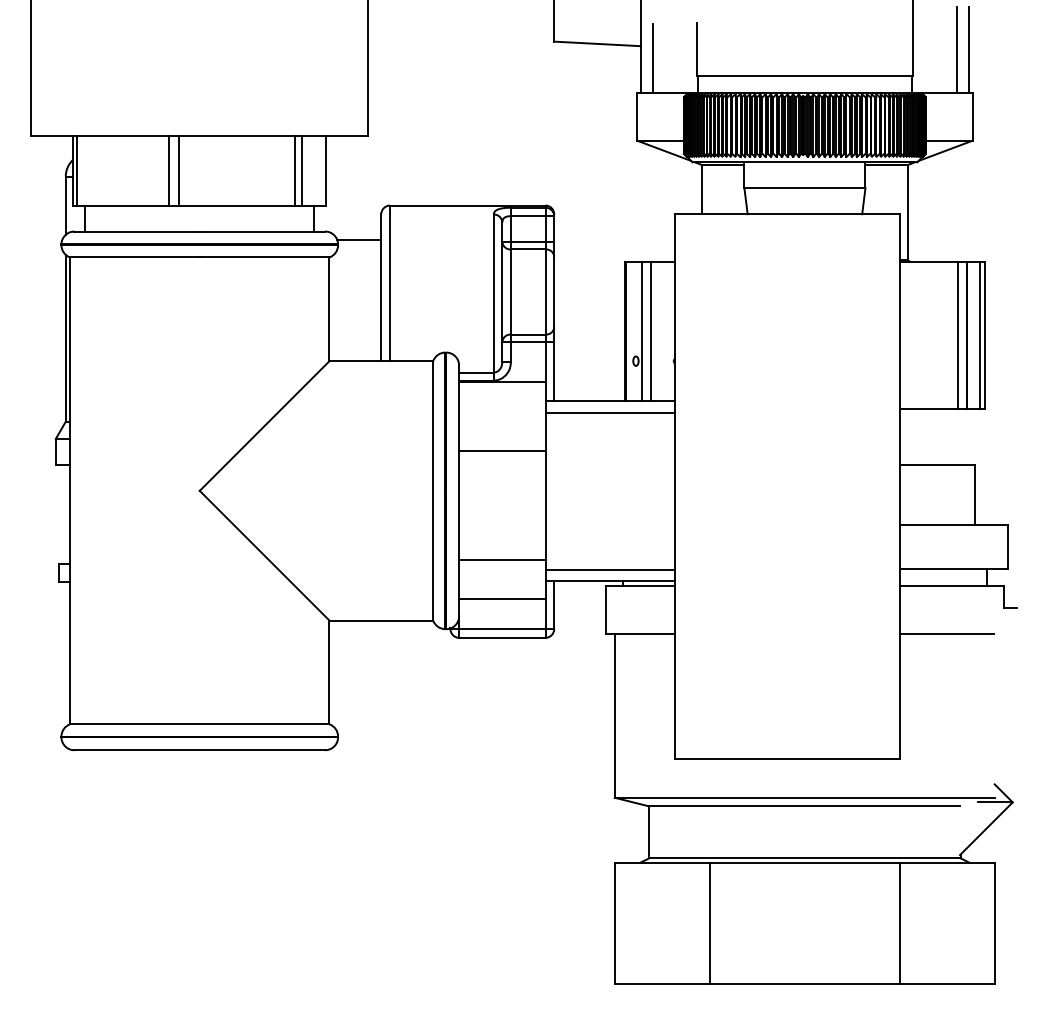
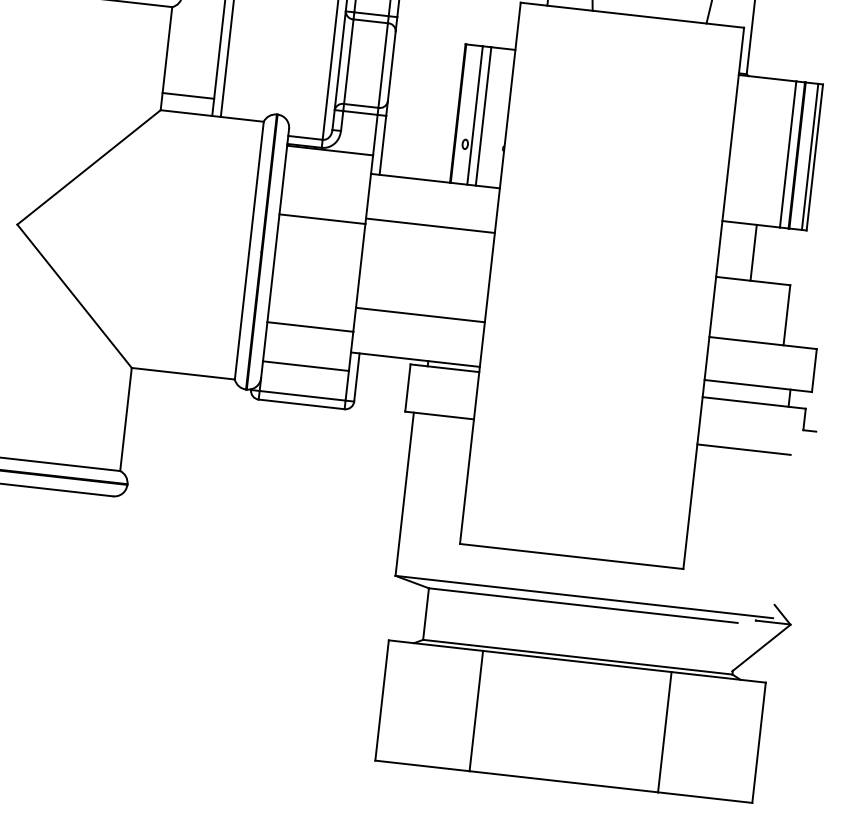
line: (355, 343) -> (188, 95), added
line: (610, 412) -> (430, 225), moved
line: (934, 436) -> (753, 252), added
line: (610, 569) -> (420, 314), moved

